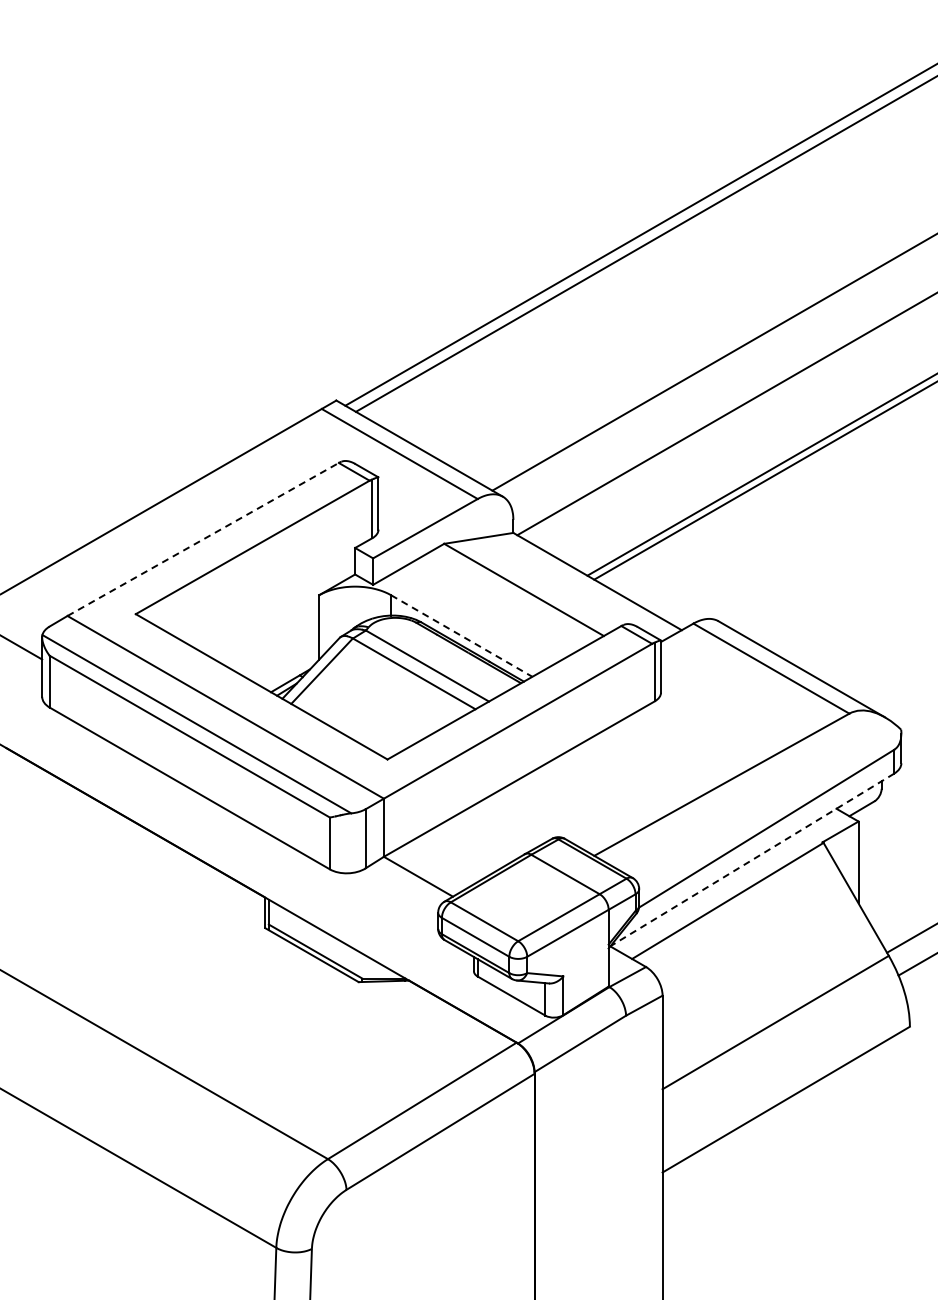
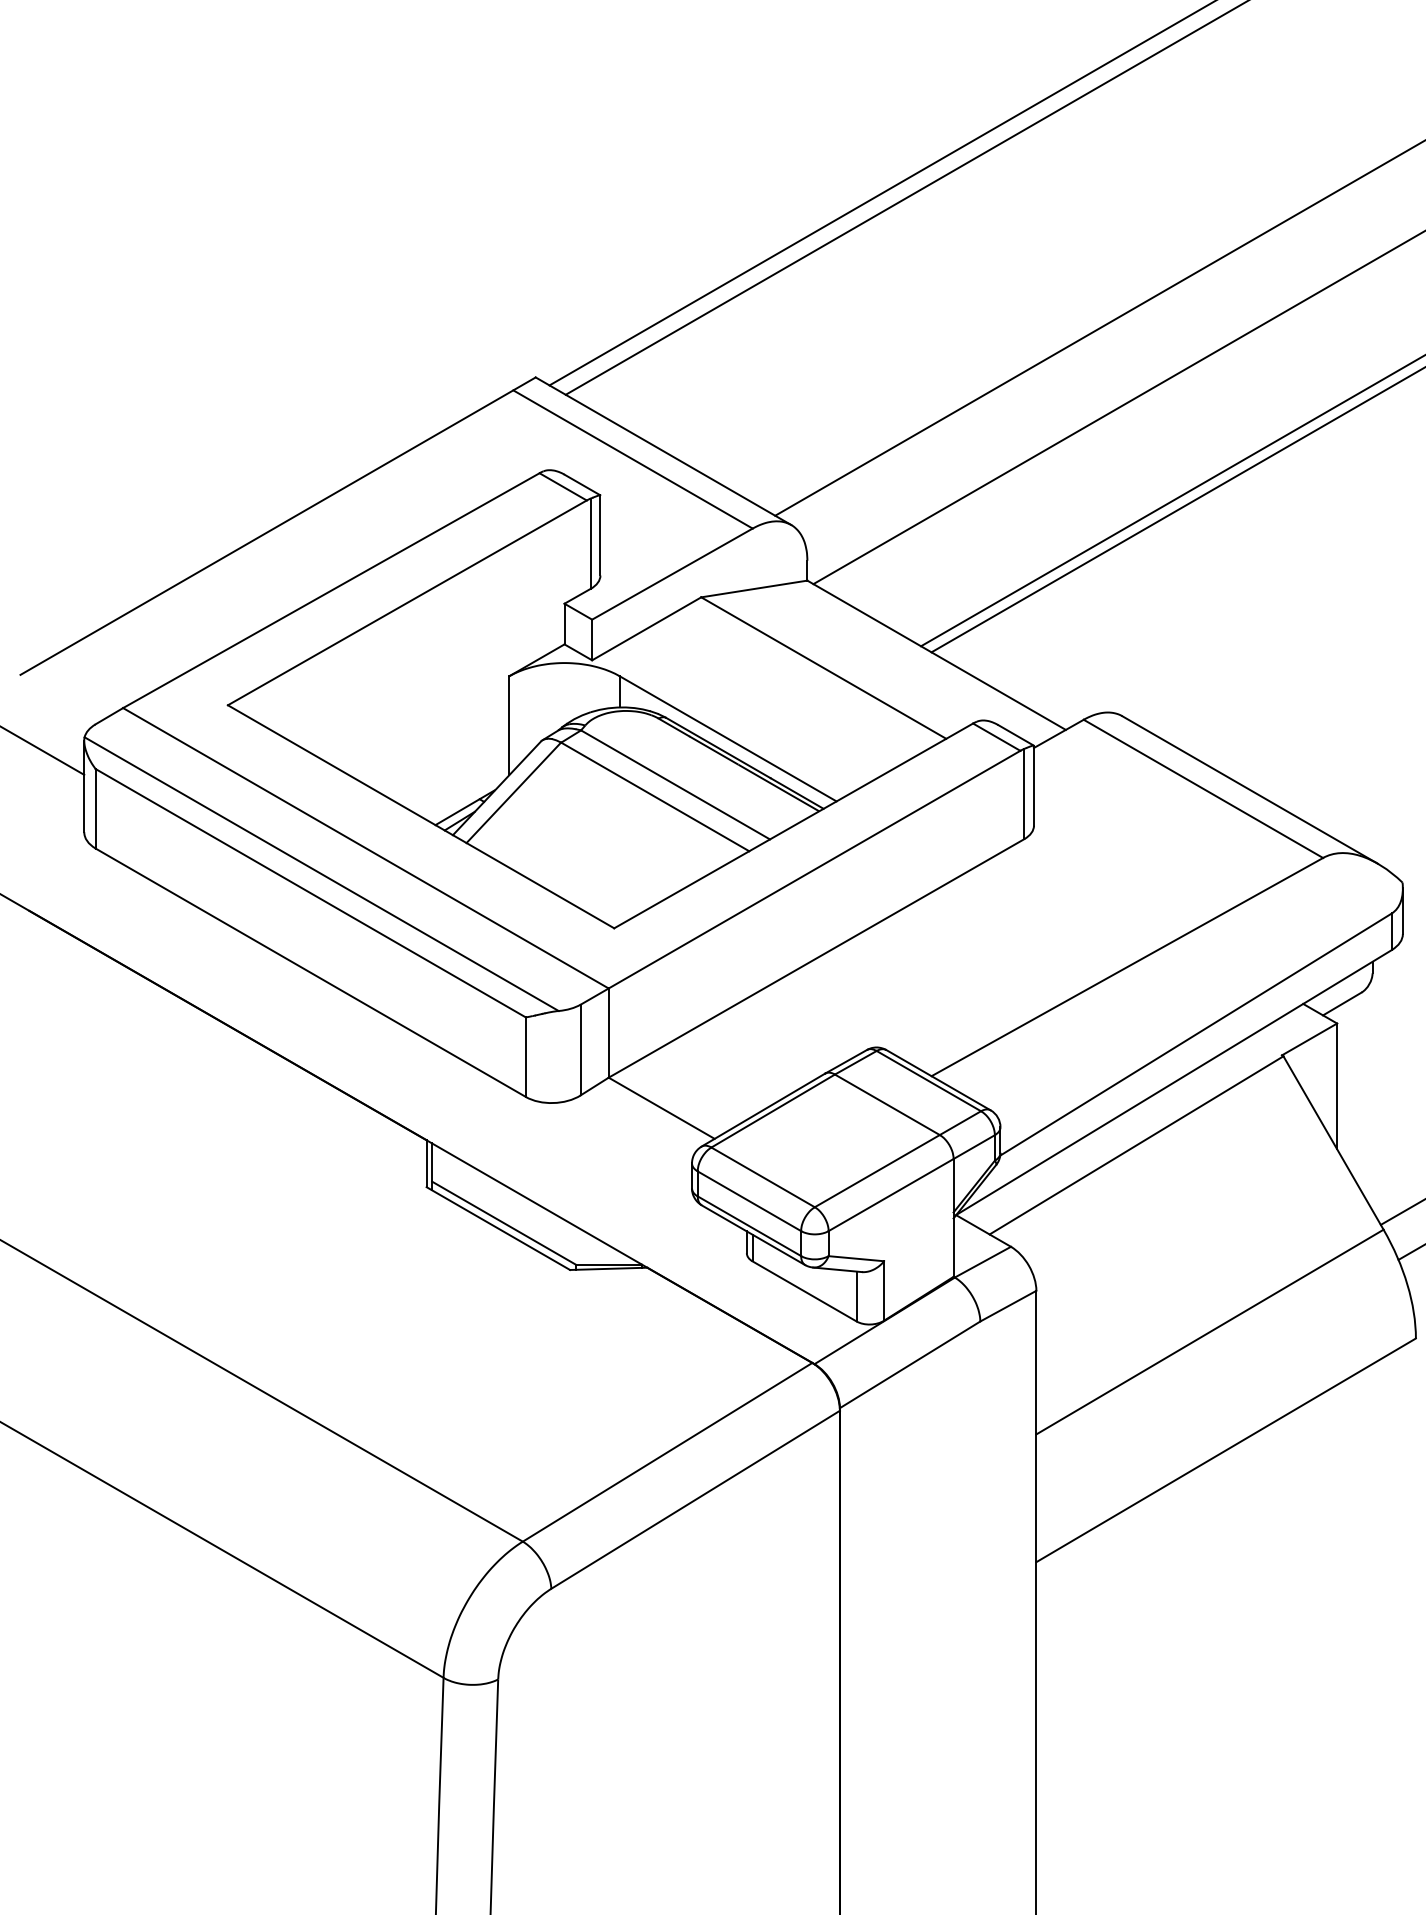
line: (203, 539) -> (331, 590), dashed -> solid
line: (461, 636) -> (727, 739), dashed -> solid
line: (752, 860) -> (1174, 1083), dashed -> solid

